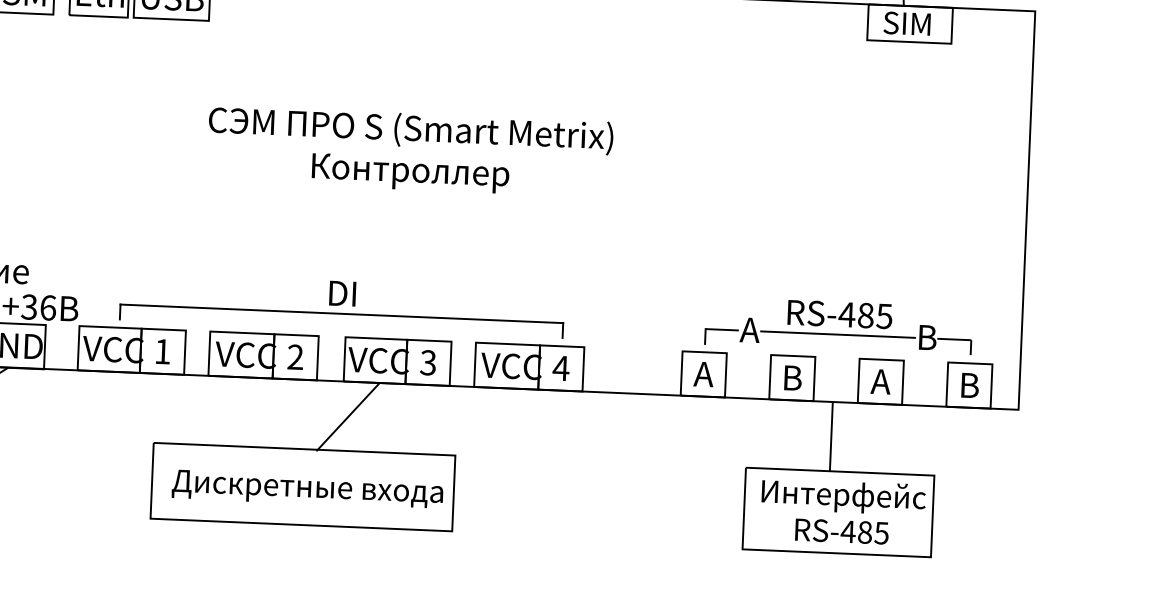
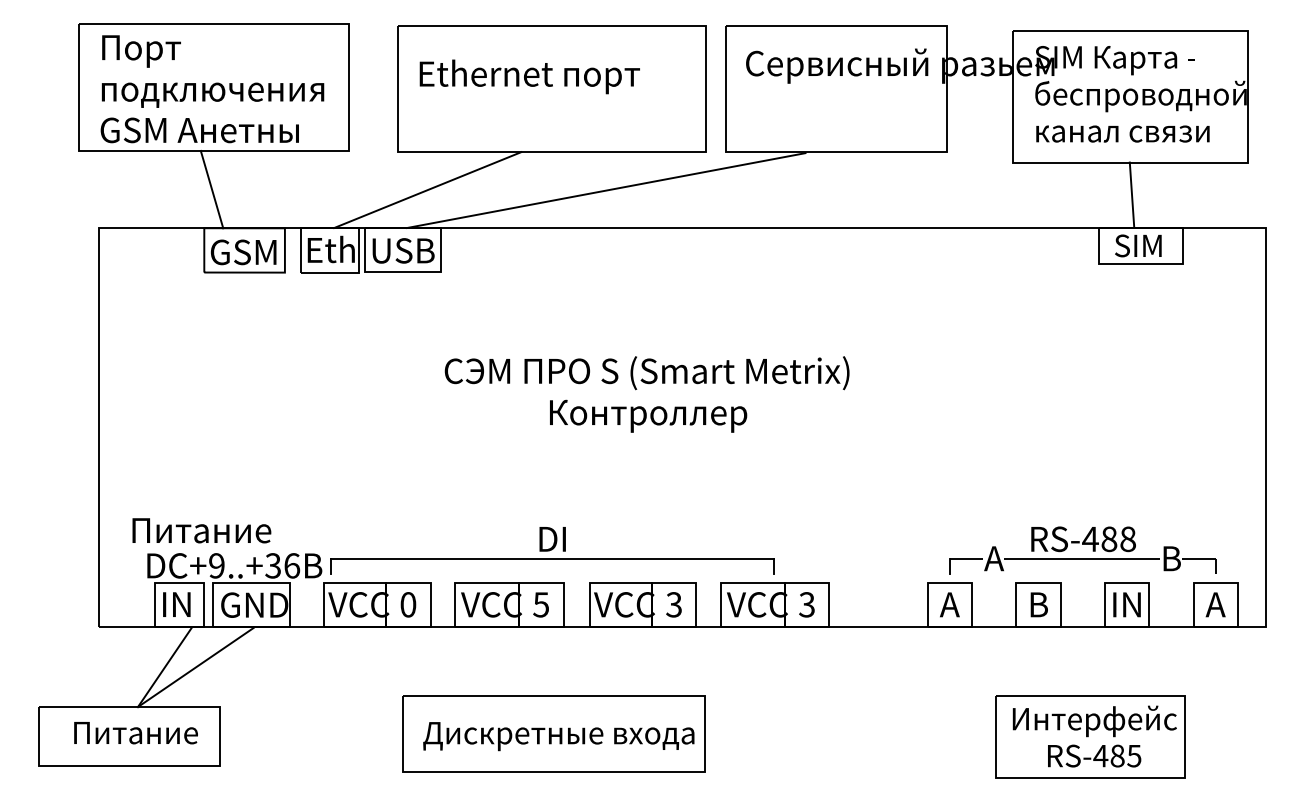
part: (342, 304) -> (552, 550), moved
text: (884, 315) -> (1127, 538), RS-485 -> RS-488
text: (162, 351) -> (408, 604), 1 -> 0
text: (295, 356) -> (541, 604), 2 -> 5
text: (560, 368) -> (806, 604), 4 -> 3
text: (880, 381) -> (1126, 604), A -> IN
text: (969, 385) -> (1215, 604), B -> A
line: (348, 417) -> (596, 662), removed
line: (830, 436) -> (1079, 661), removed

